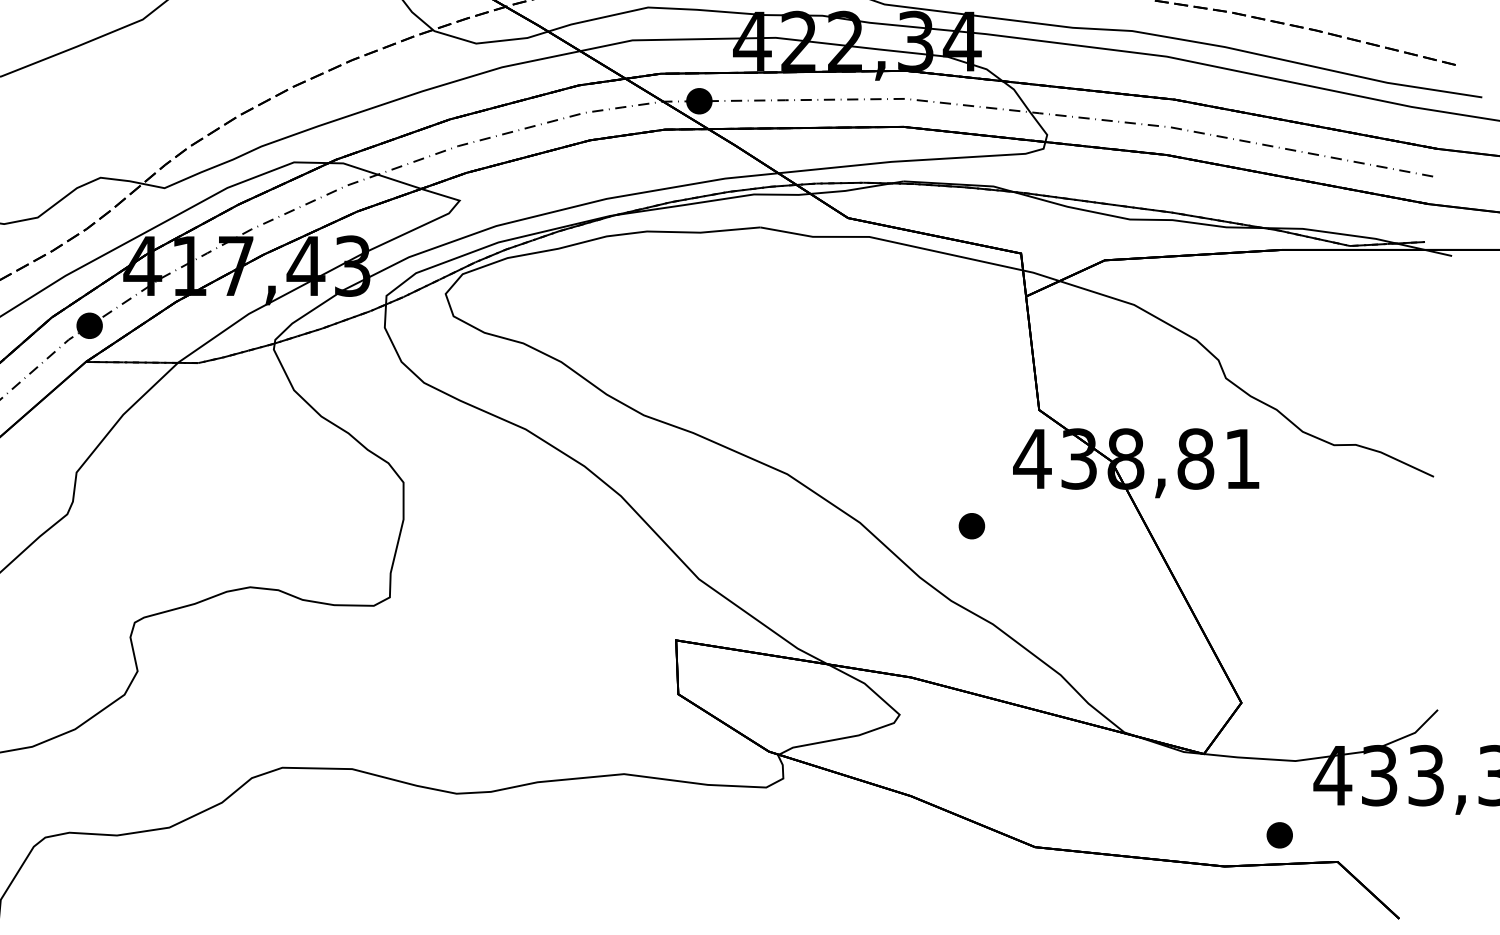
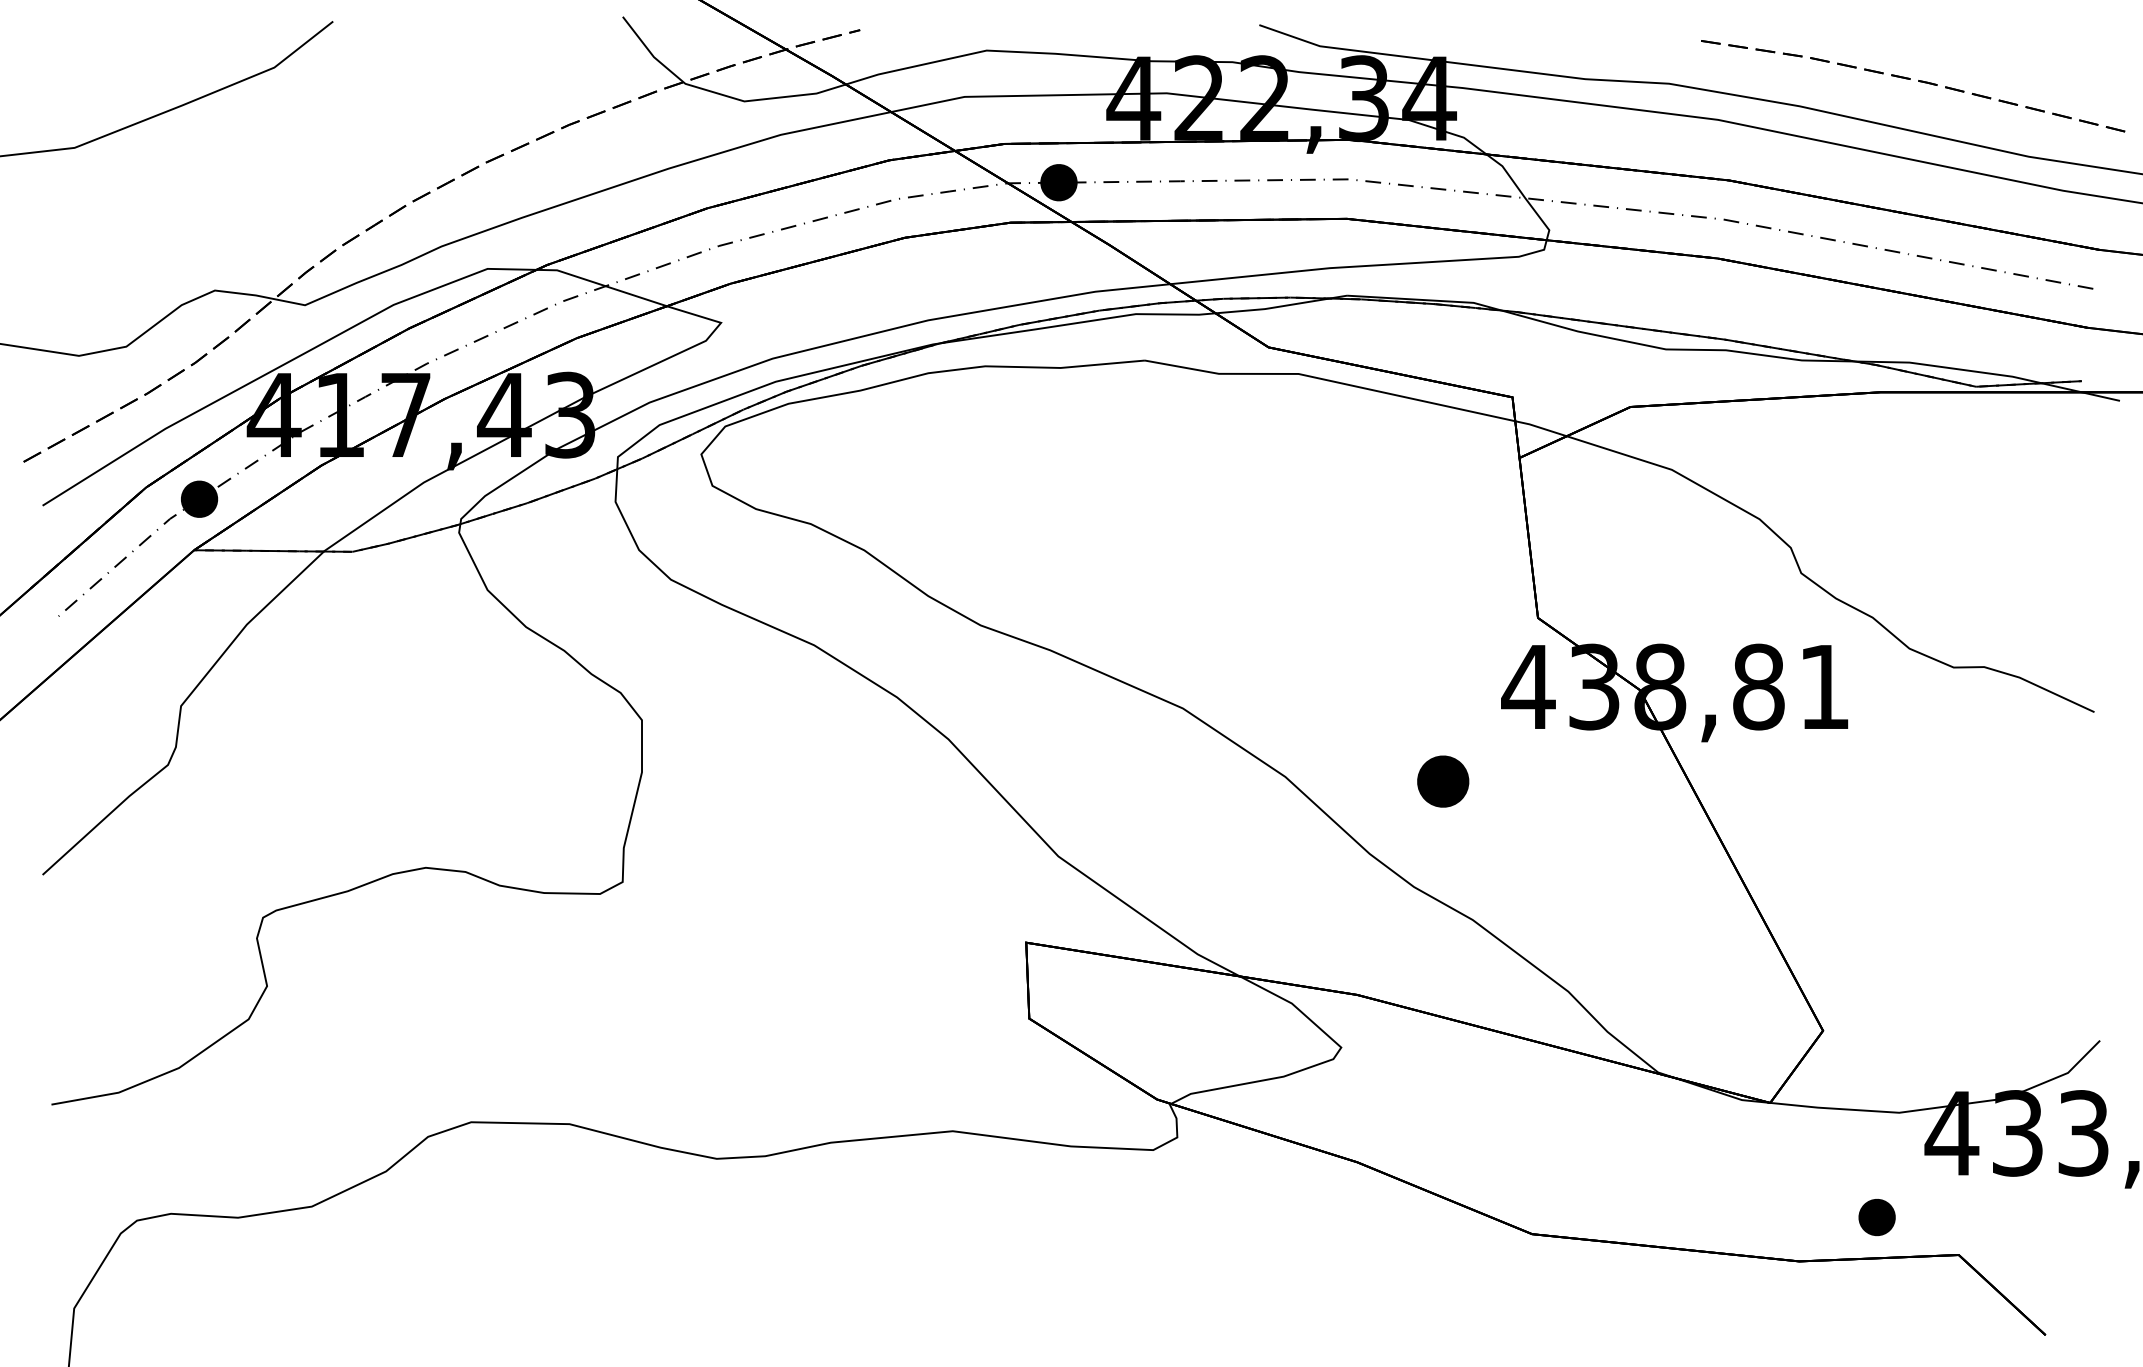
part: (971, 526) -> (1442, 781), size x1.4

